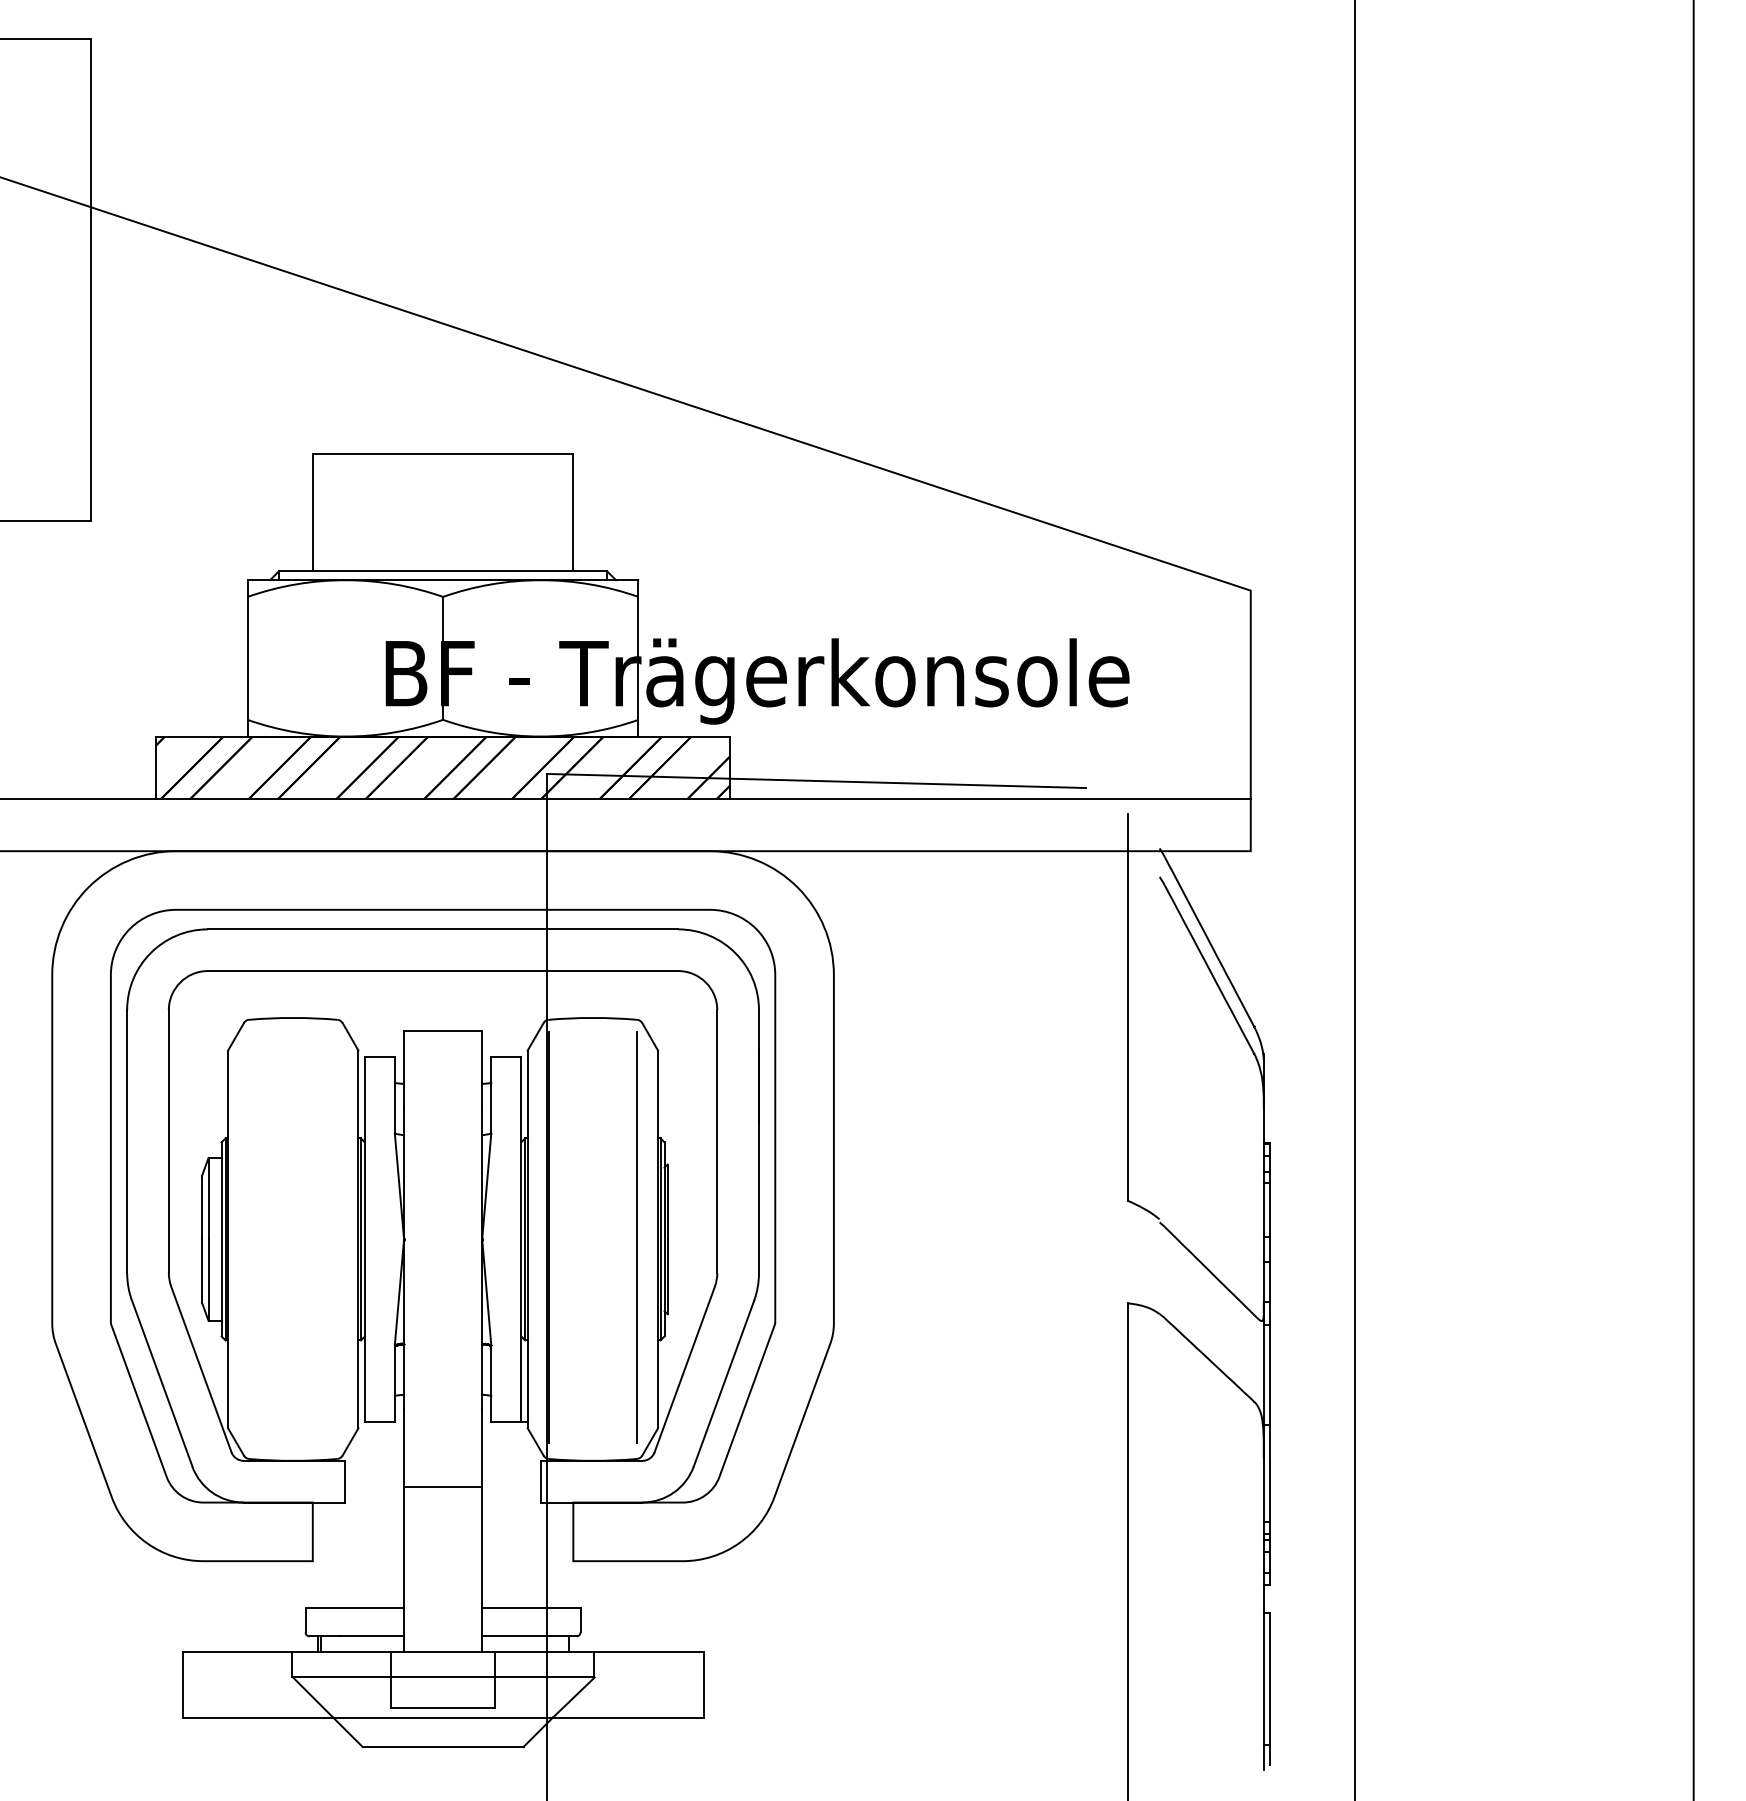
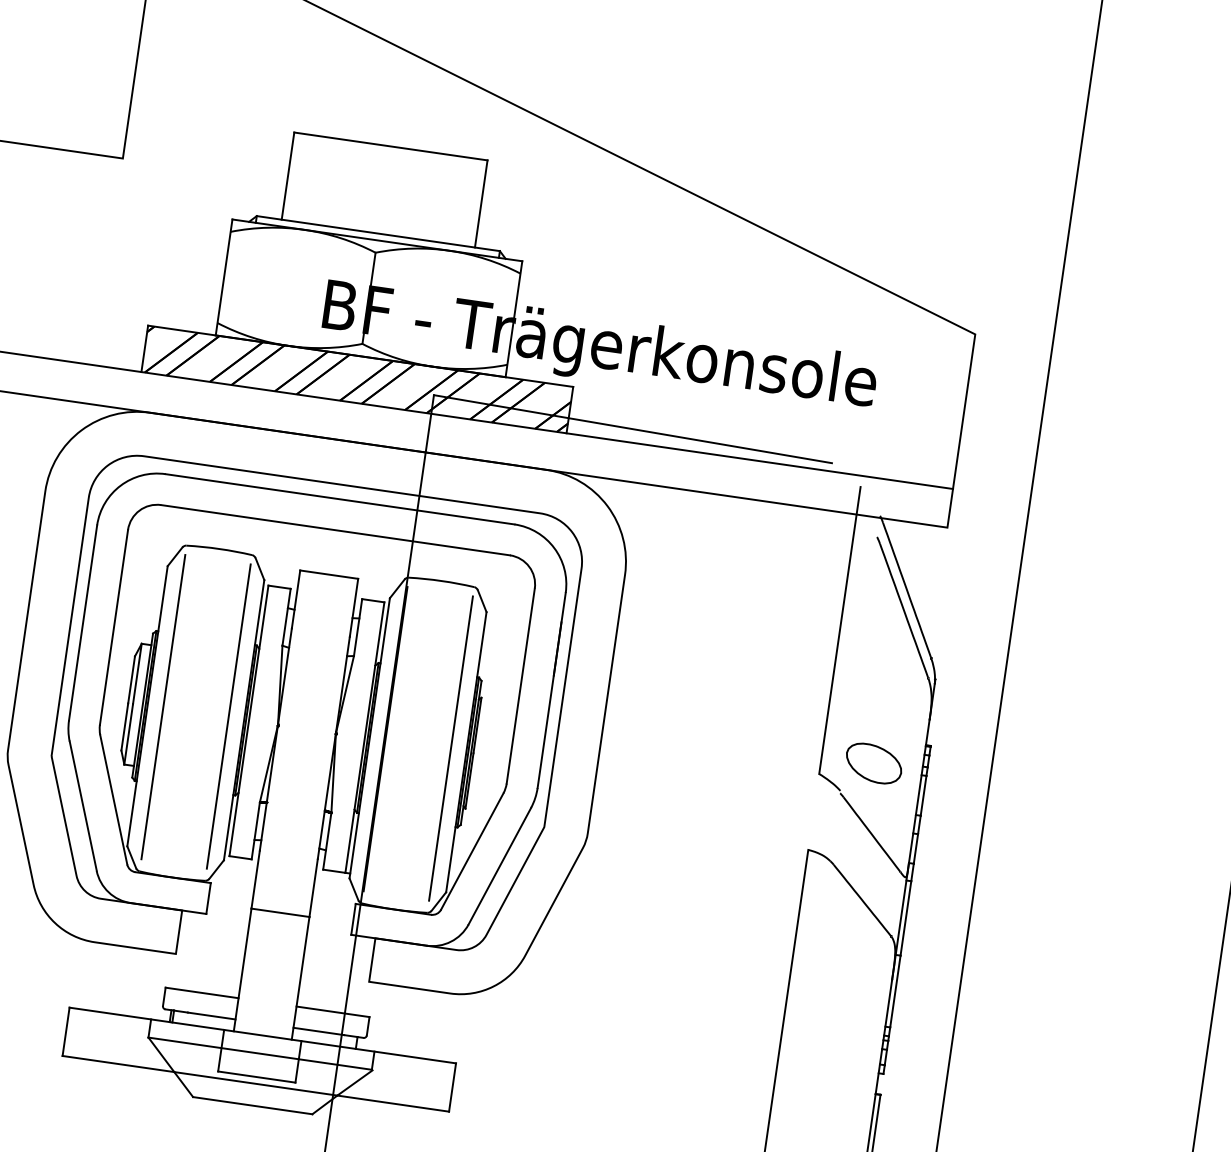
part: (1198, 1176) -> (873, 763), added
line: (249, 1237) -> (163, 707), added
line: (337, 1237) -> (228, 716), added

